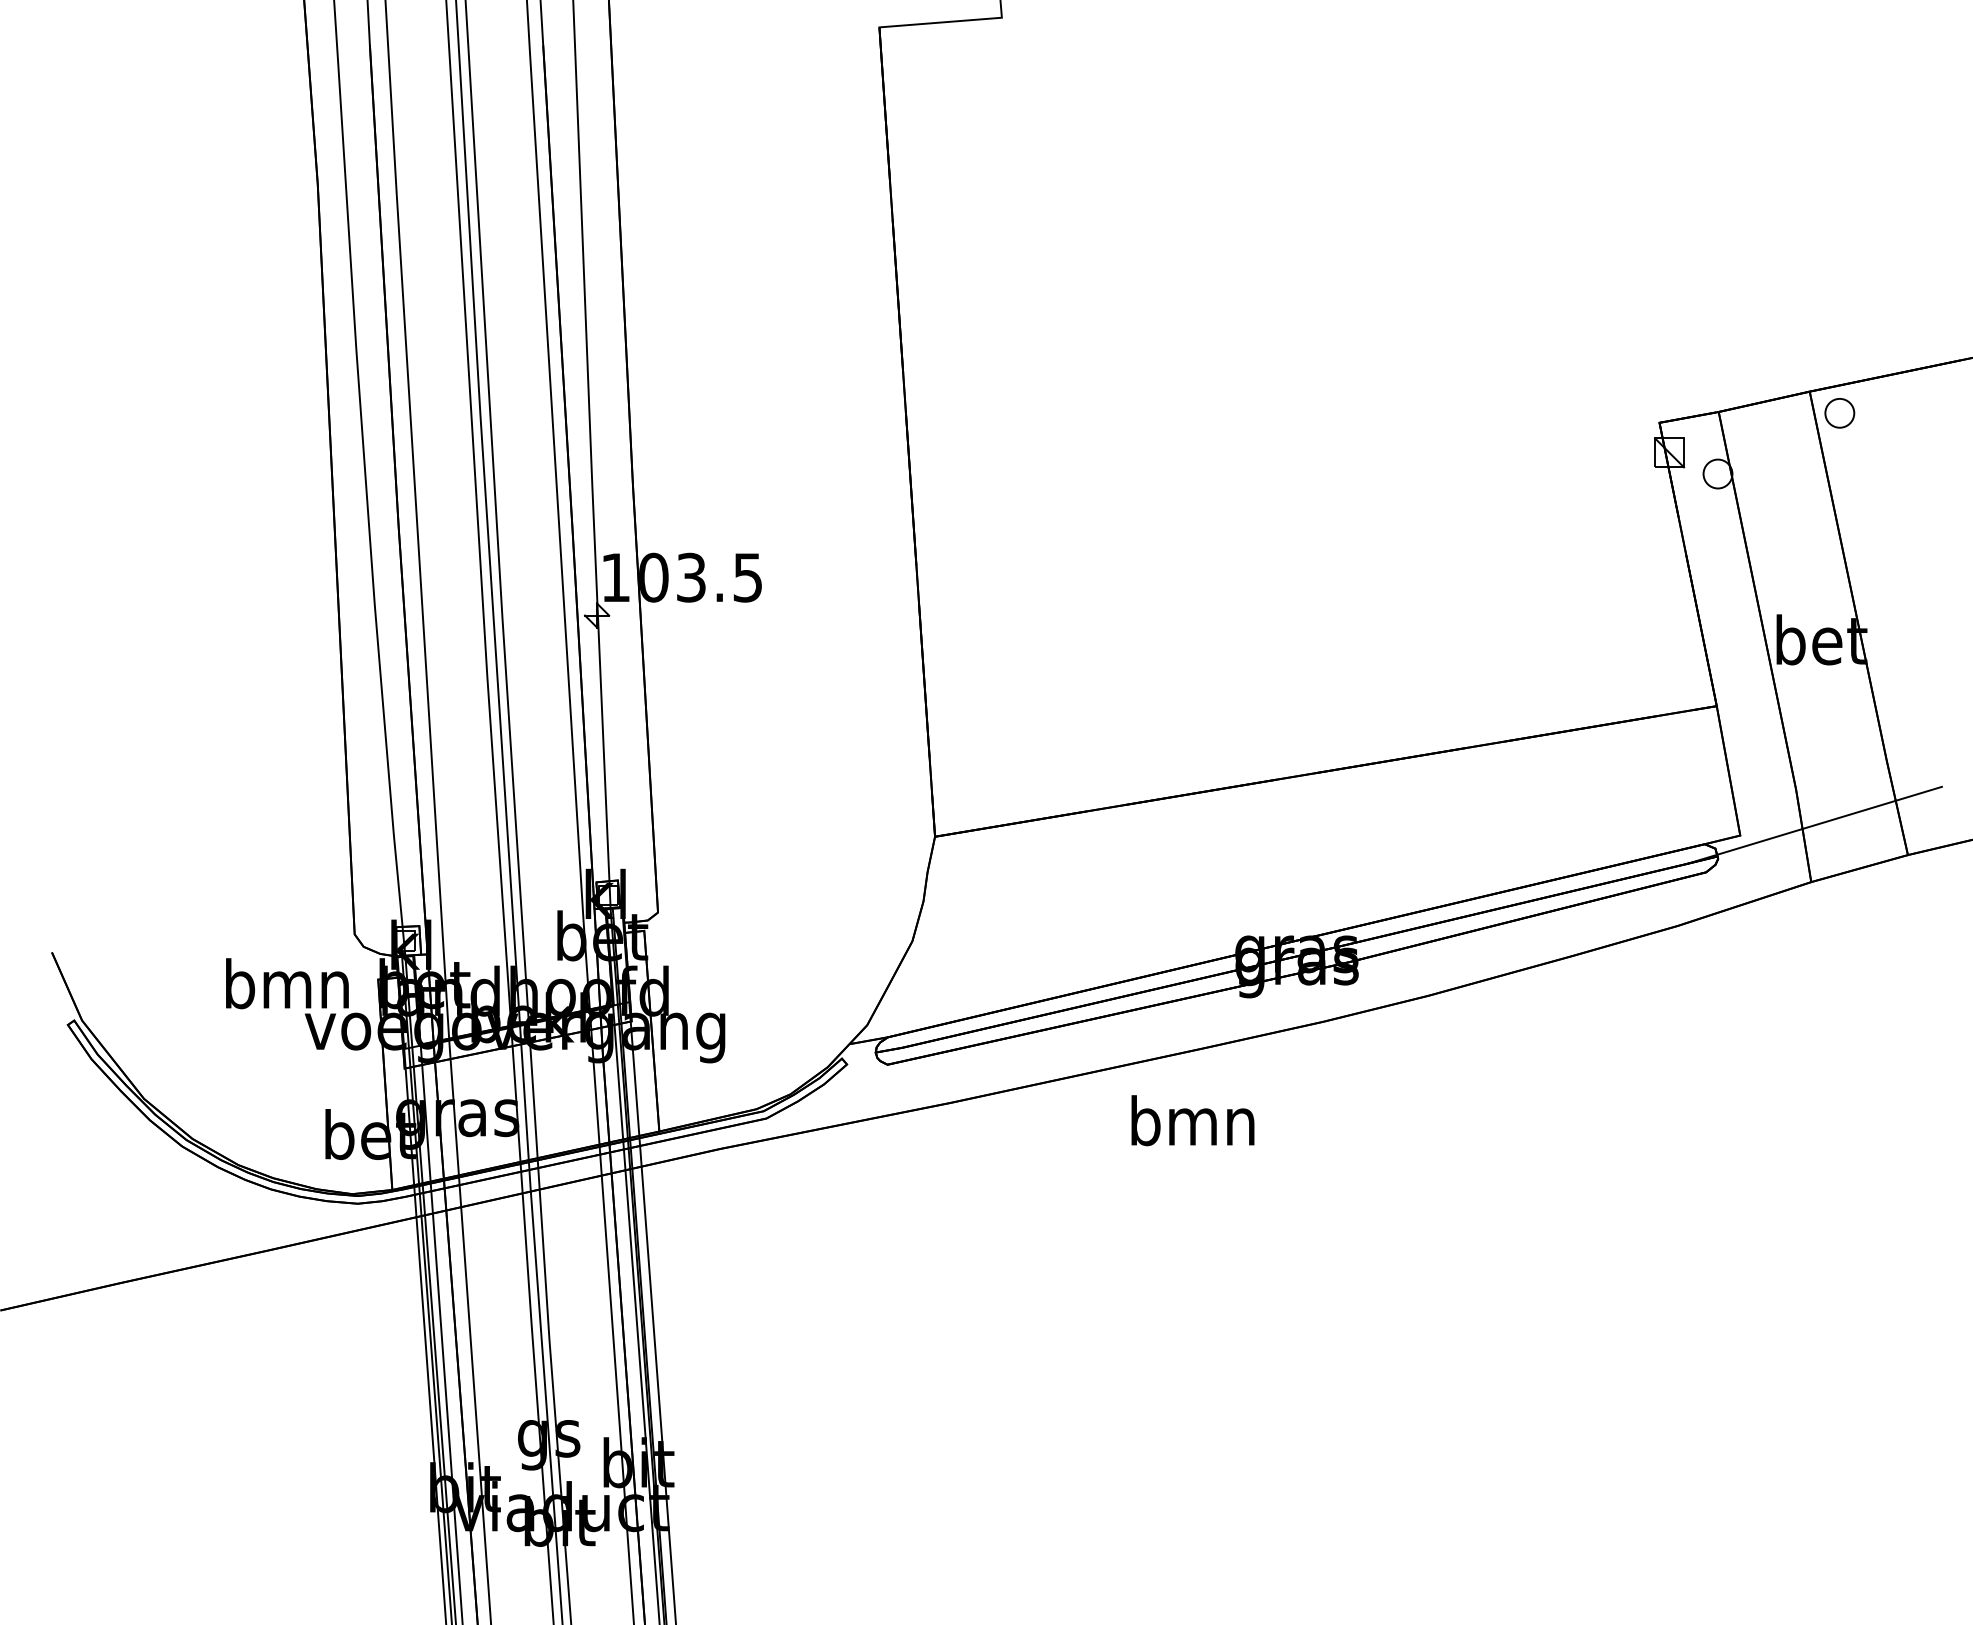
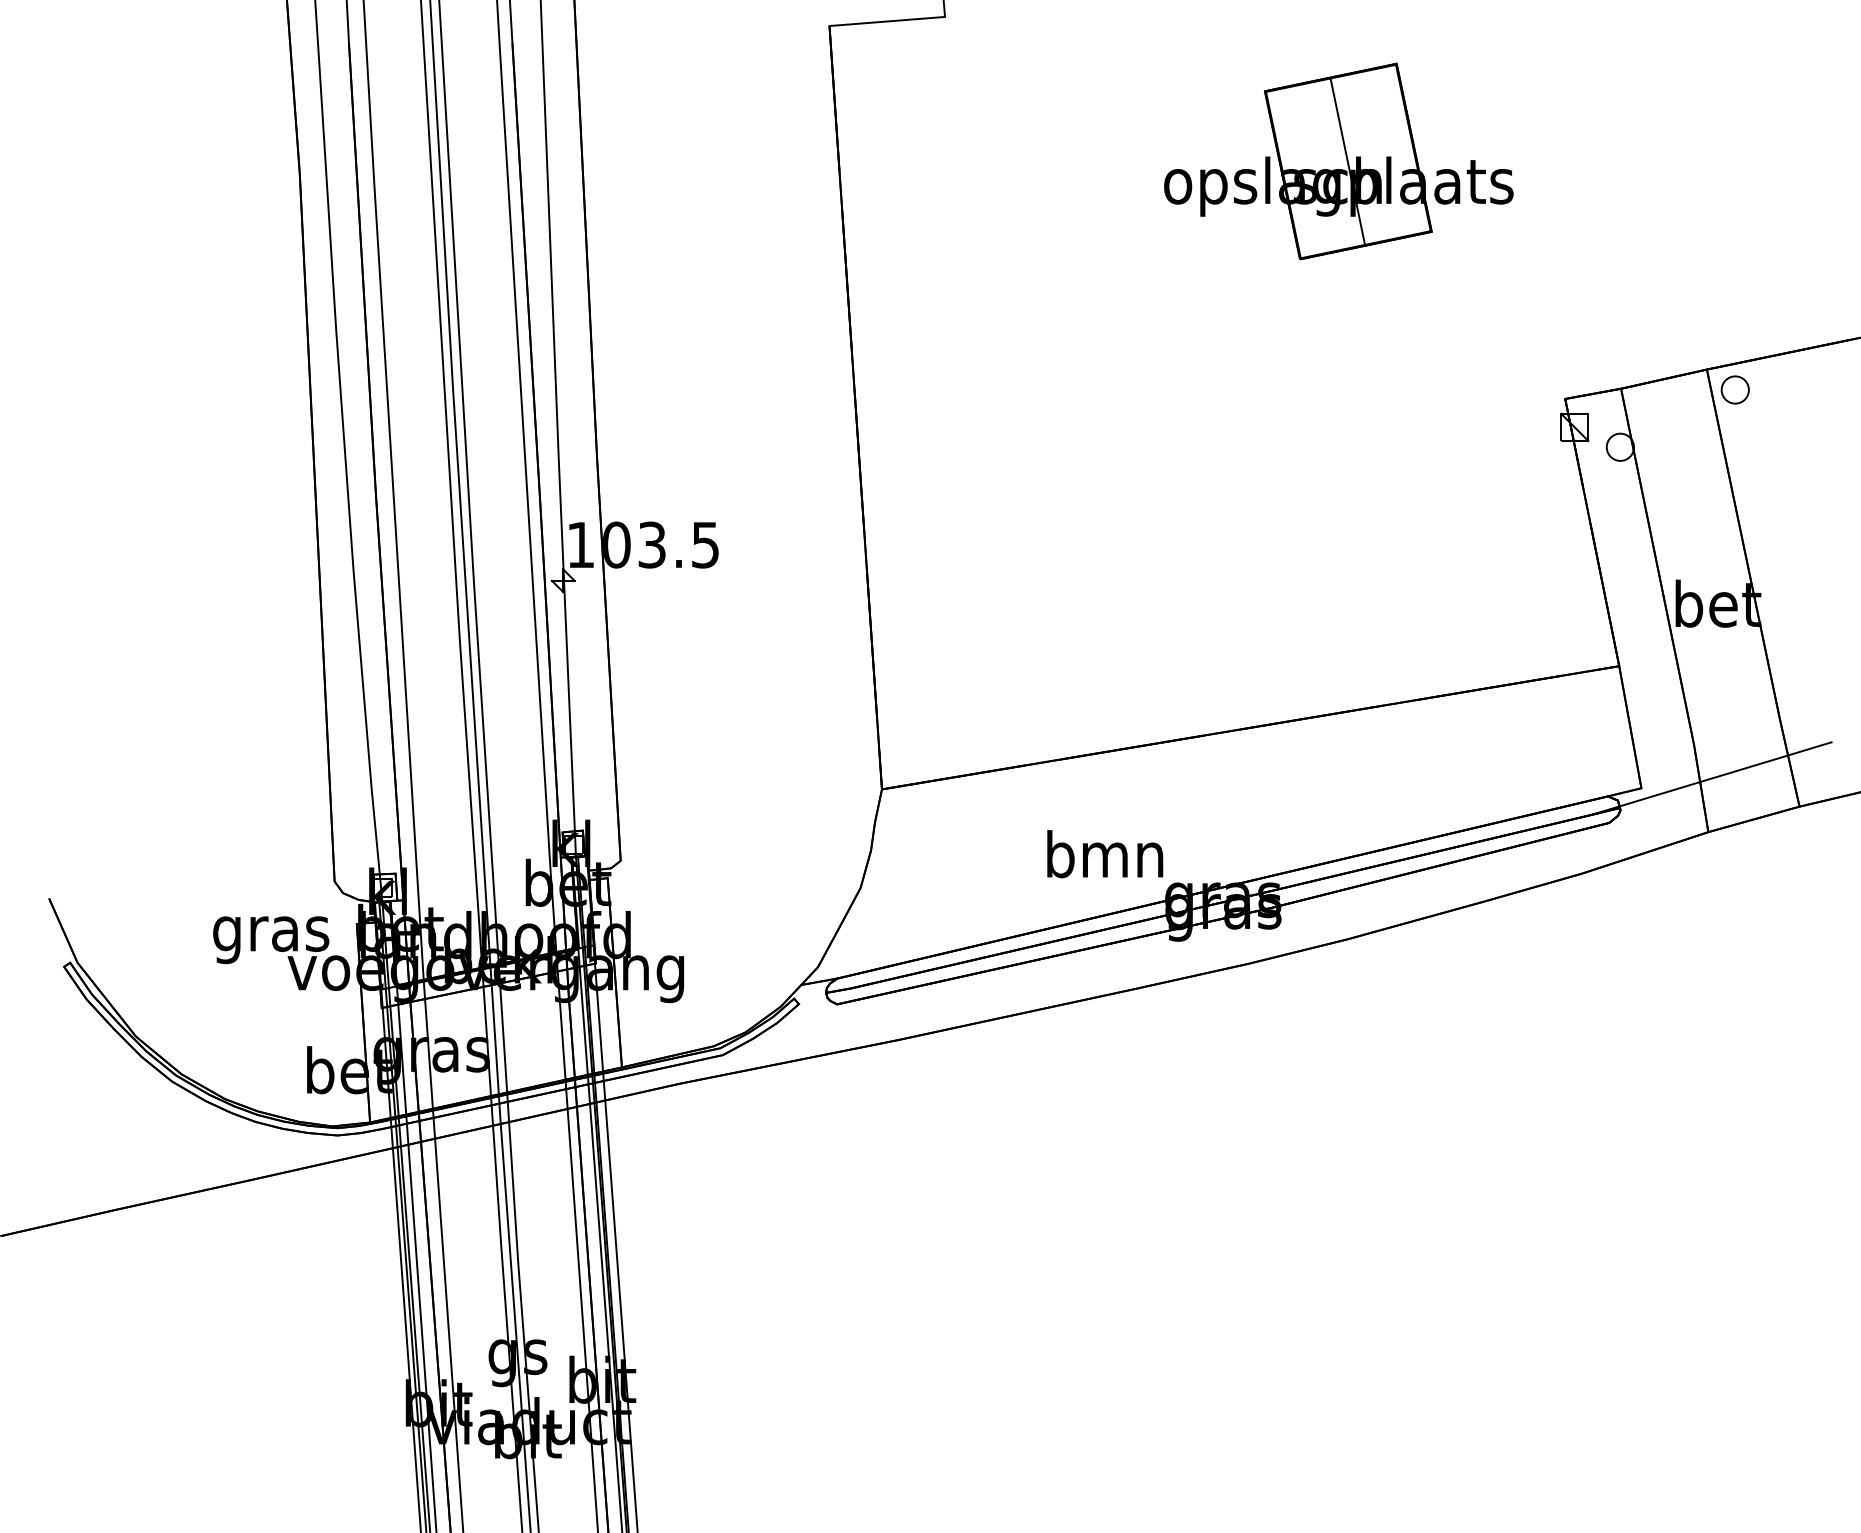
part: (1419, 171) -> (1338, 161), added
text: (287, 990) -> (271, 934), bmn -> gras
text: (1193, 1121) -> (1105, 854), moved

